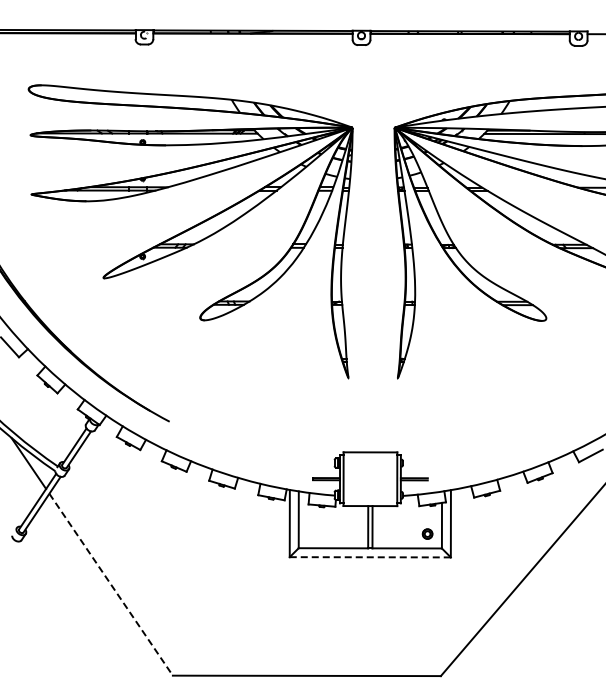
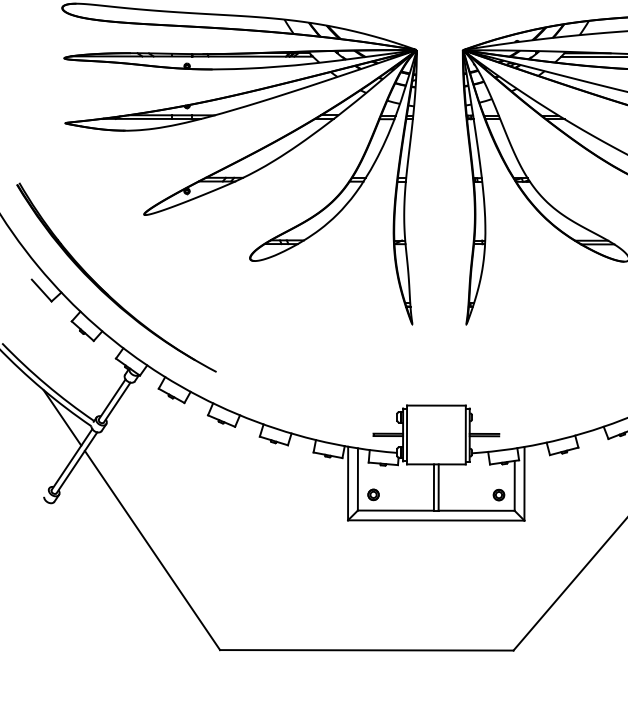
part: (312, 533) -> (372, 494), added
line: (370, 557) -> (436, 520), dashed -> solid
line: (111, 584) -> (152, 550), dashed -> solid

